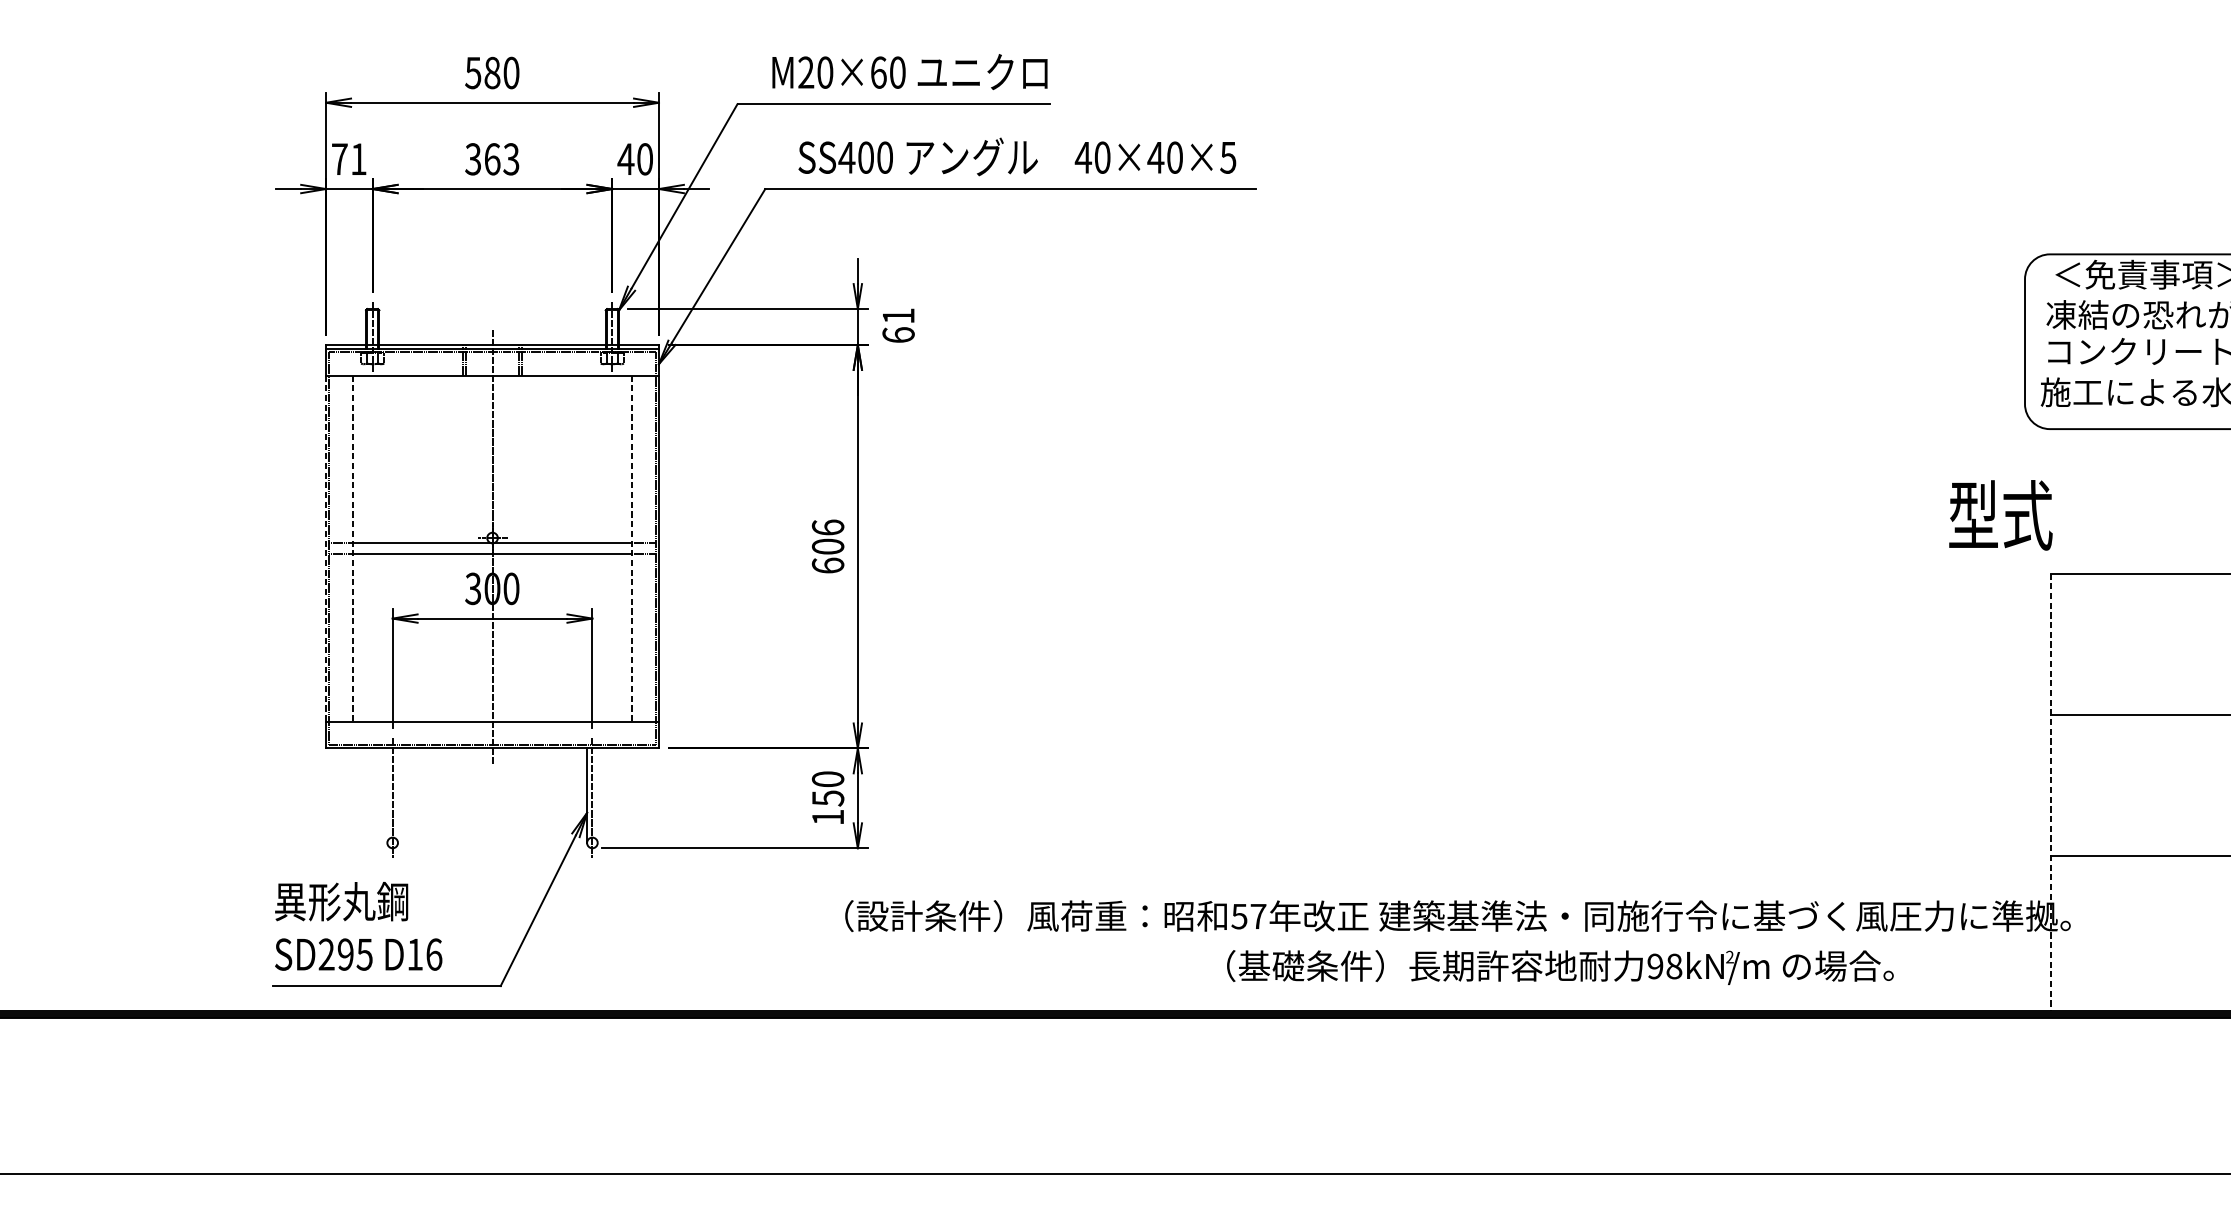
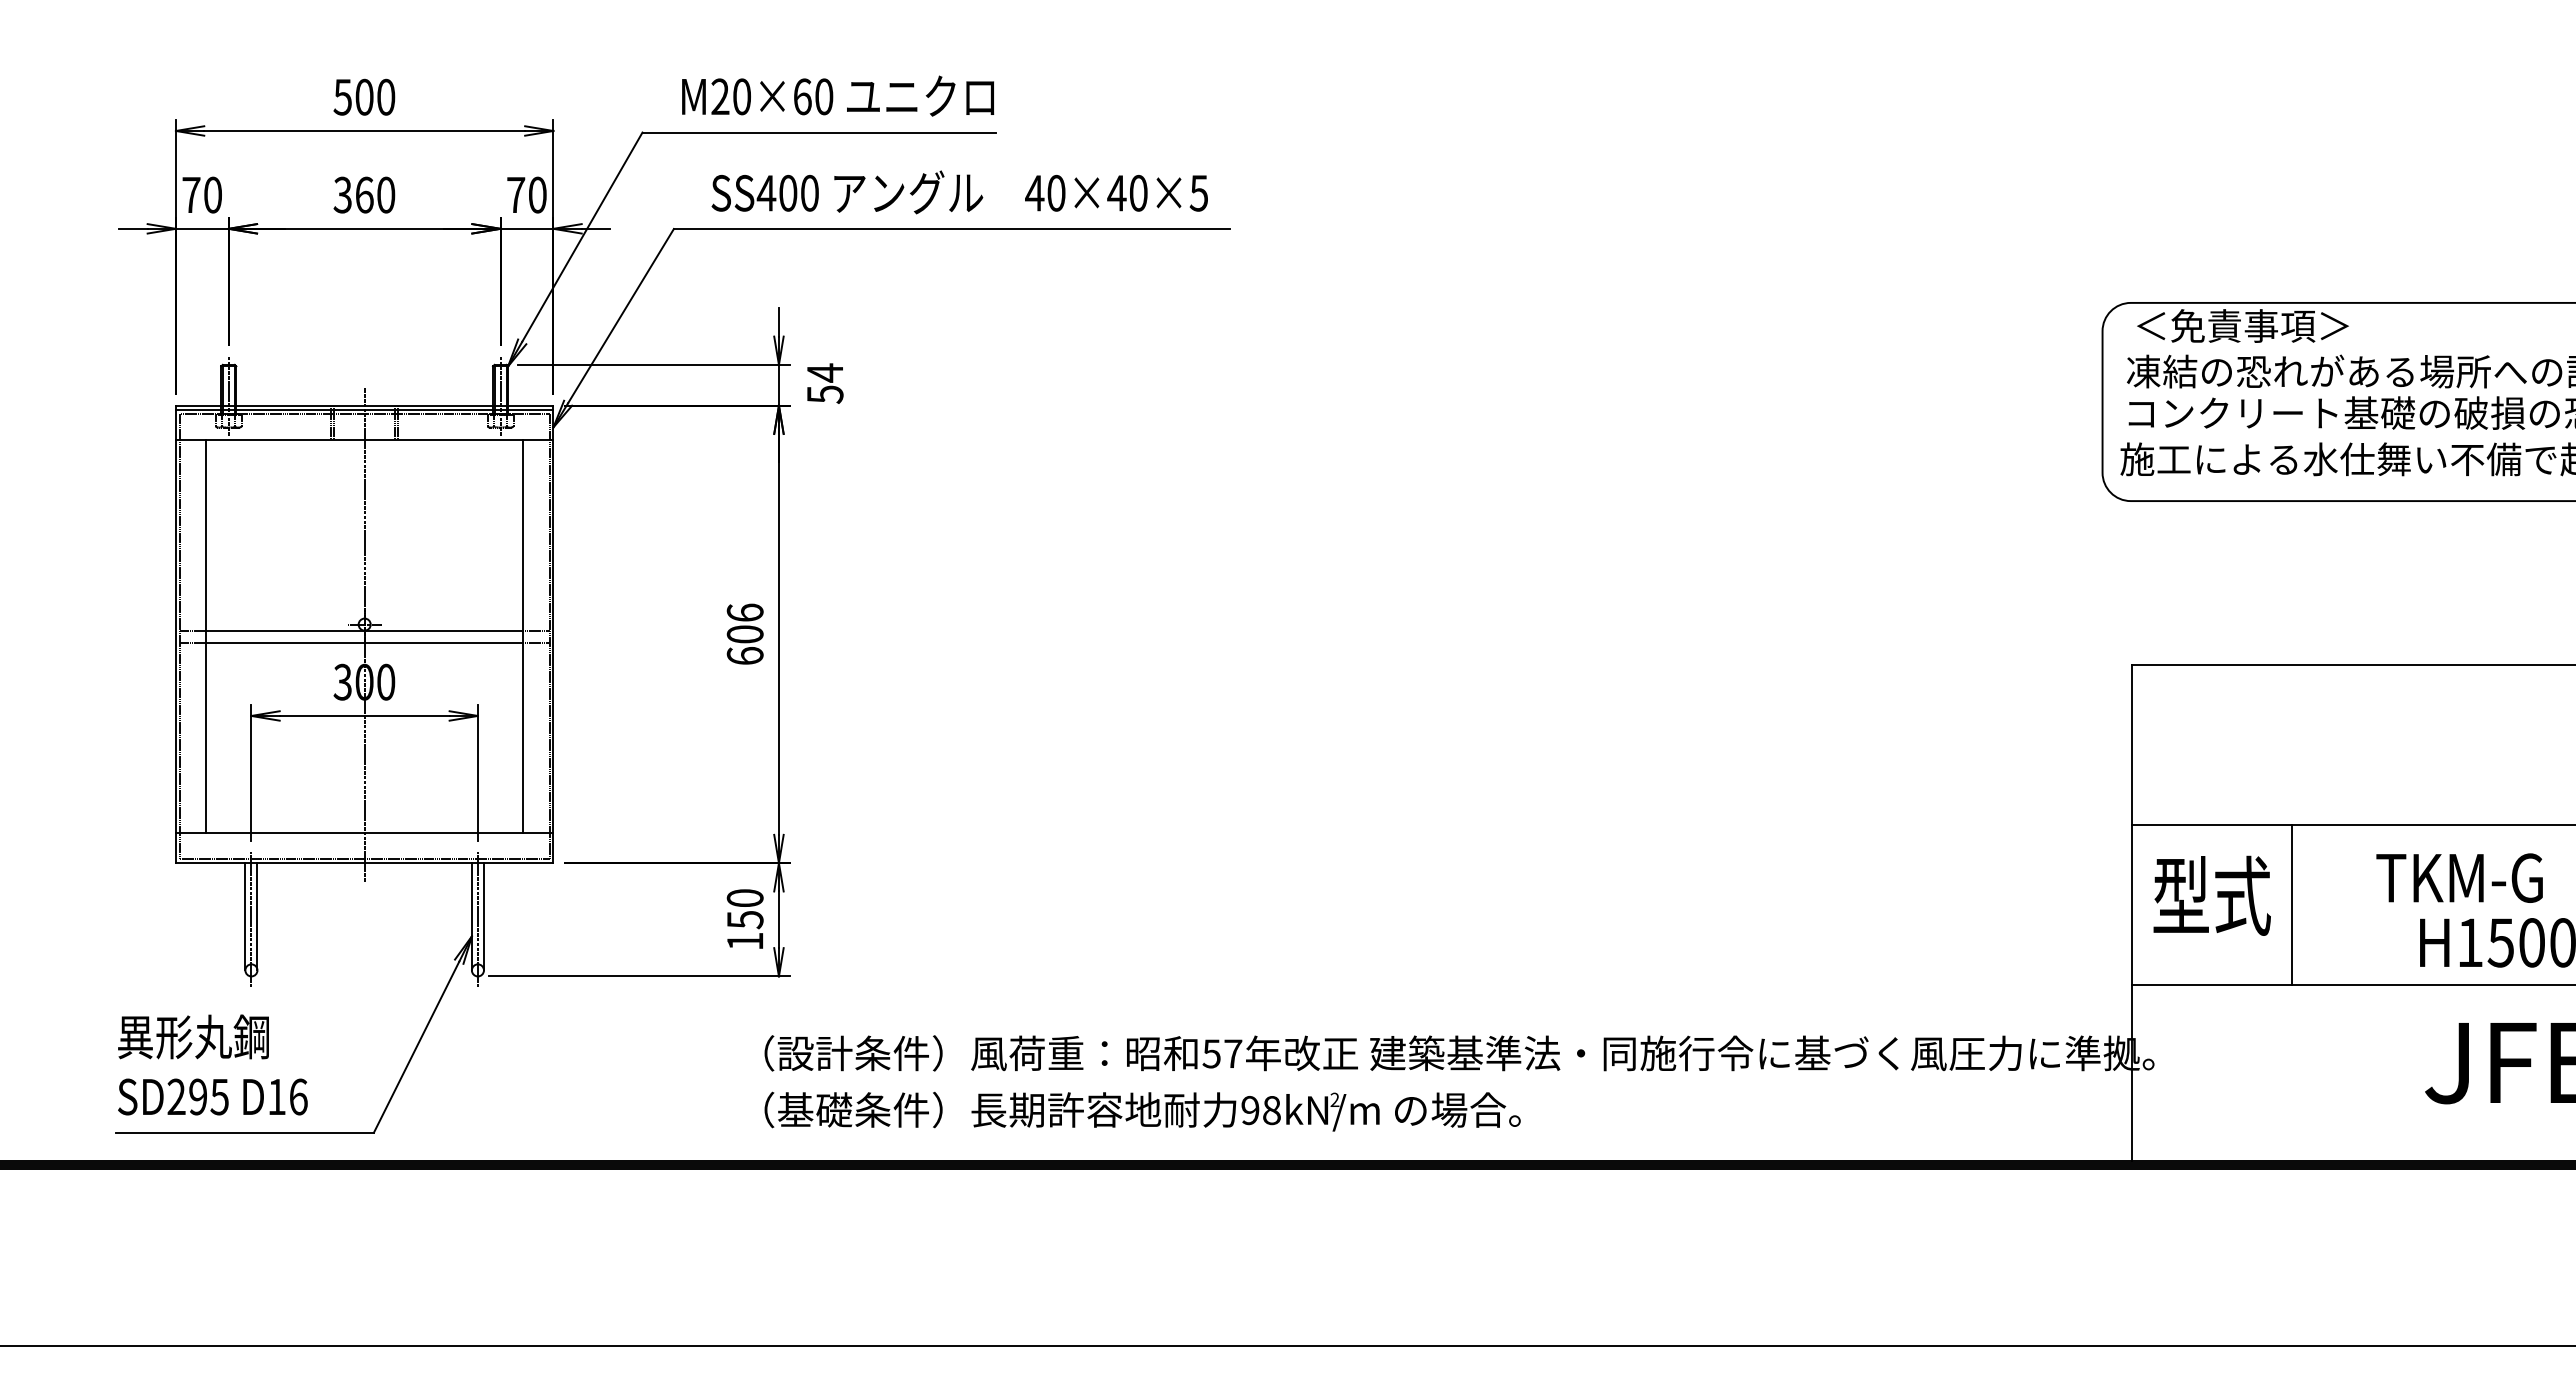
text: (492, 72) -> (364, 96), 580 -> 500
text: (358, 158) -> (212, 194), 71 -> 70
text: (510, 158) -> (385, 194), 363 -> 360
text: (625, 158) -> (515, 194), 40 -> 70
text: (898, 325) -> (824, 383), 61 -> 54
text: (2000, 515) -> (2211, 895), moved
line: (325, 549) -> (175, 637), dashed -> solid
line: (353, 549) -> (206, 637), dashed -> solid
line: (632, 549) -> (523, 637), dashed -> solid
line: (2191, 785) -> (2291, 905), added
line: (2050, 792) -> (2131, 913), dashed -> solid
line: (387, 795) -> (245, 916), added
line: (398, 795) -> (257, 916), added
line: (597, 795) -> (483, 916), added
text: (1560, 967) -> (1142, 1111), moved

